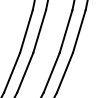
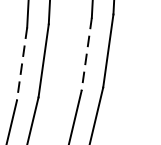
line: (26, 31) -> (22, 64), solid -> dashed
line: (65, 31) -> (85, 54), solid -> dashed

